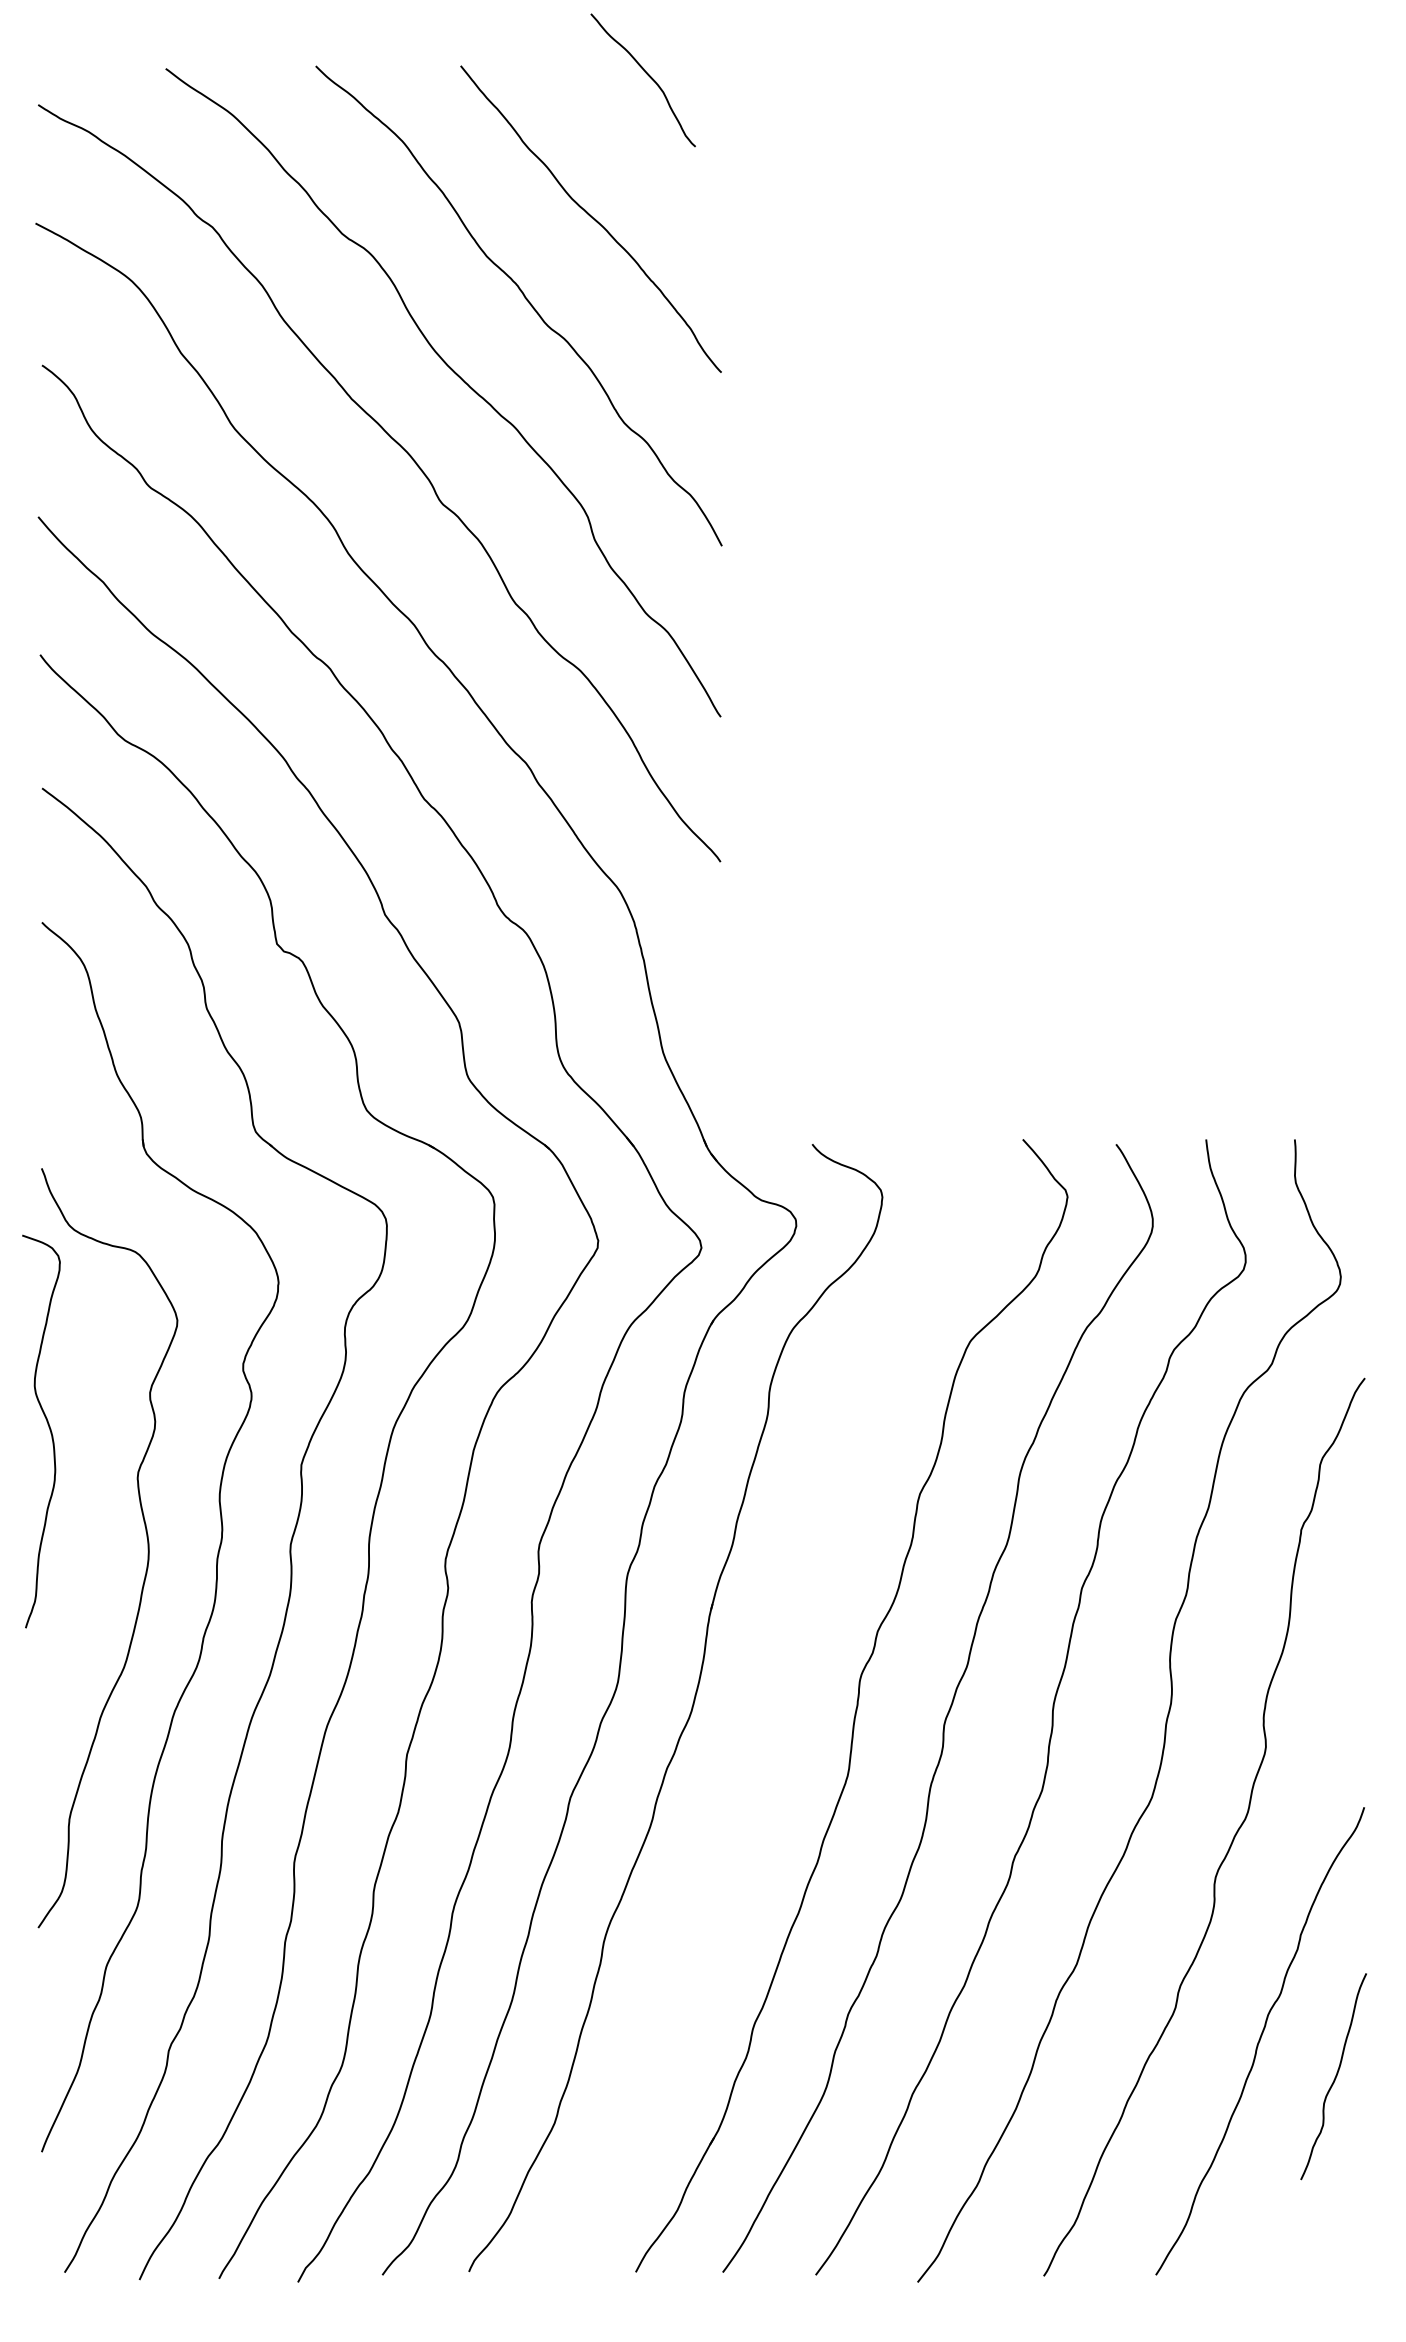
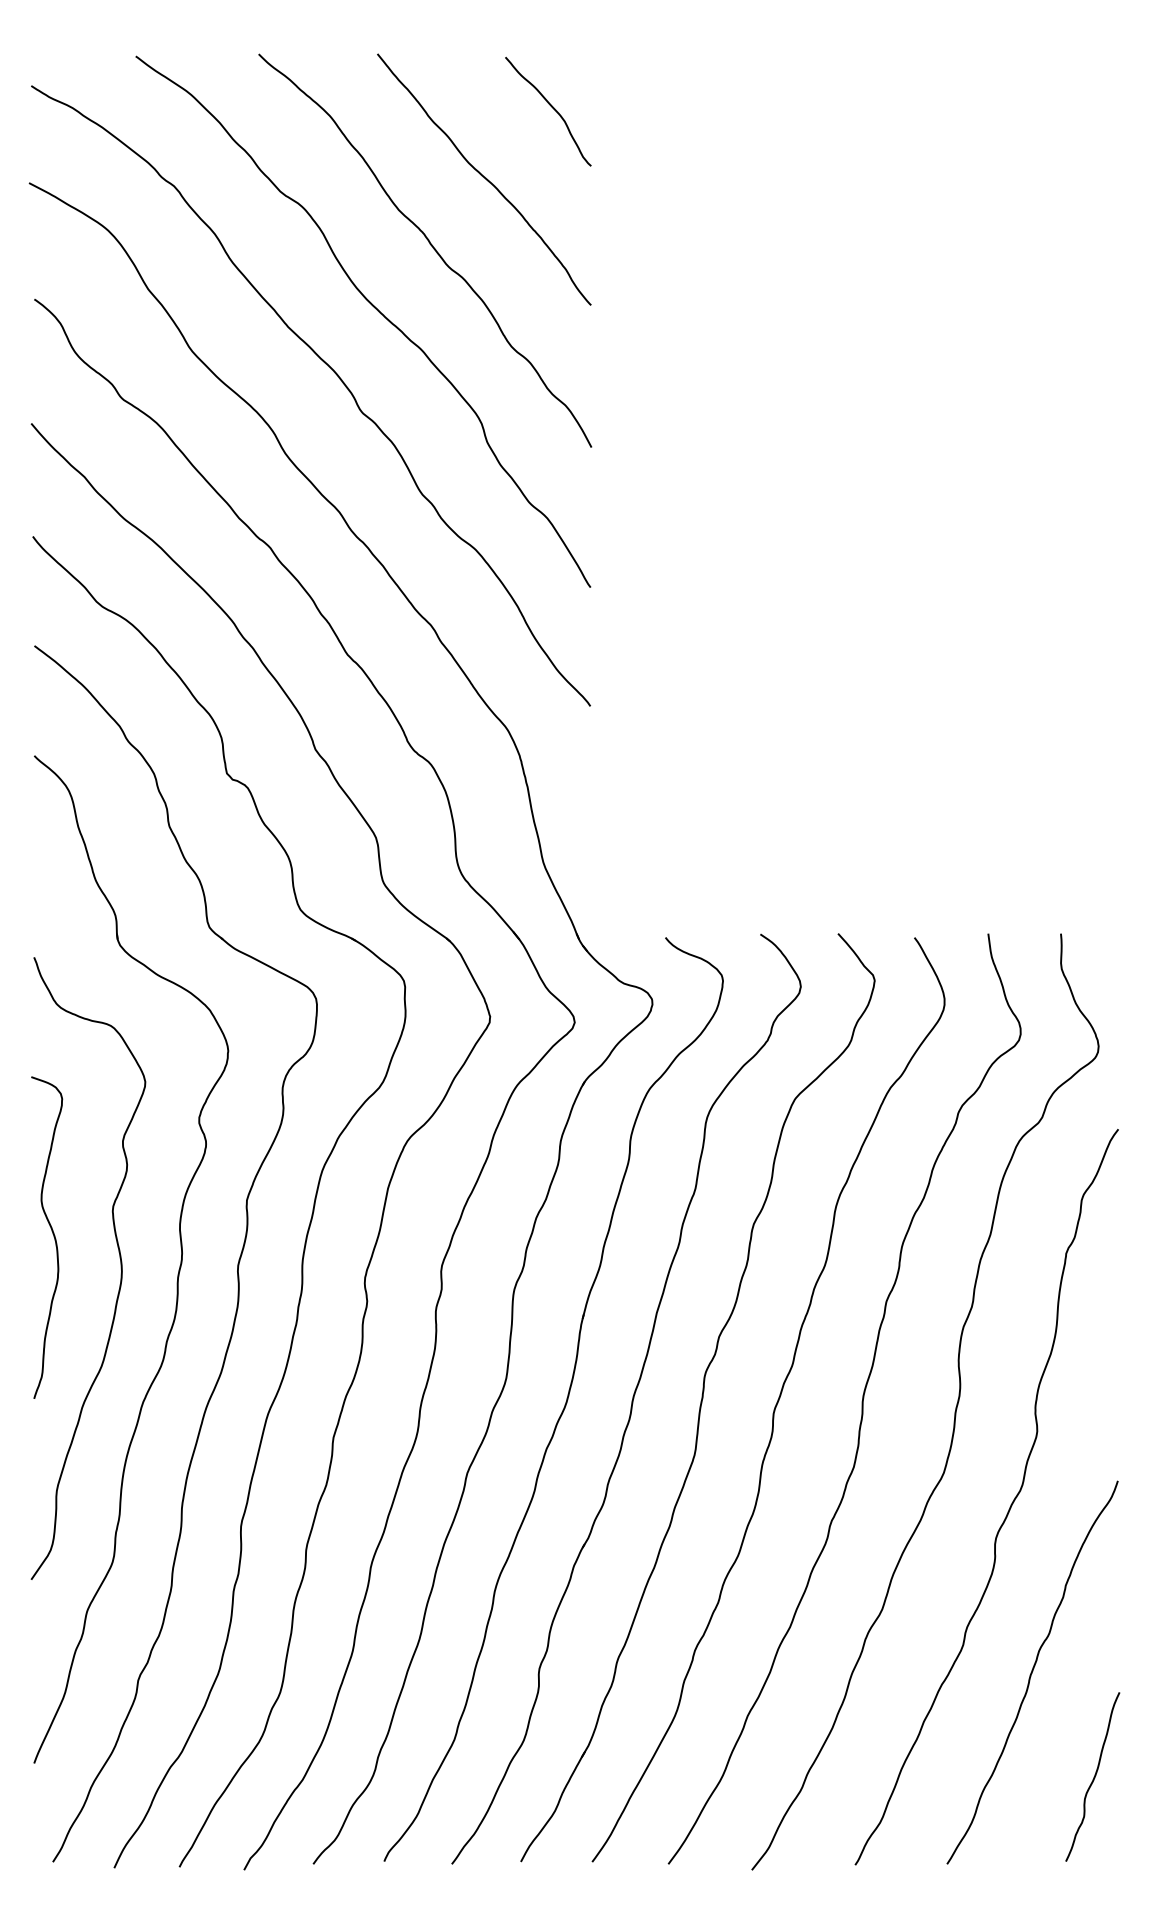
curve: (647, 75) -> (551, 107), moved
curve: (48, 1427) -> (52, 1234), moved
part: (771, 1707) -> (632, 1399), added
curve: (1334, 2077) -> (1093, 1777), moved

